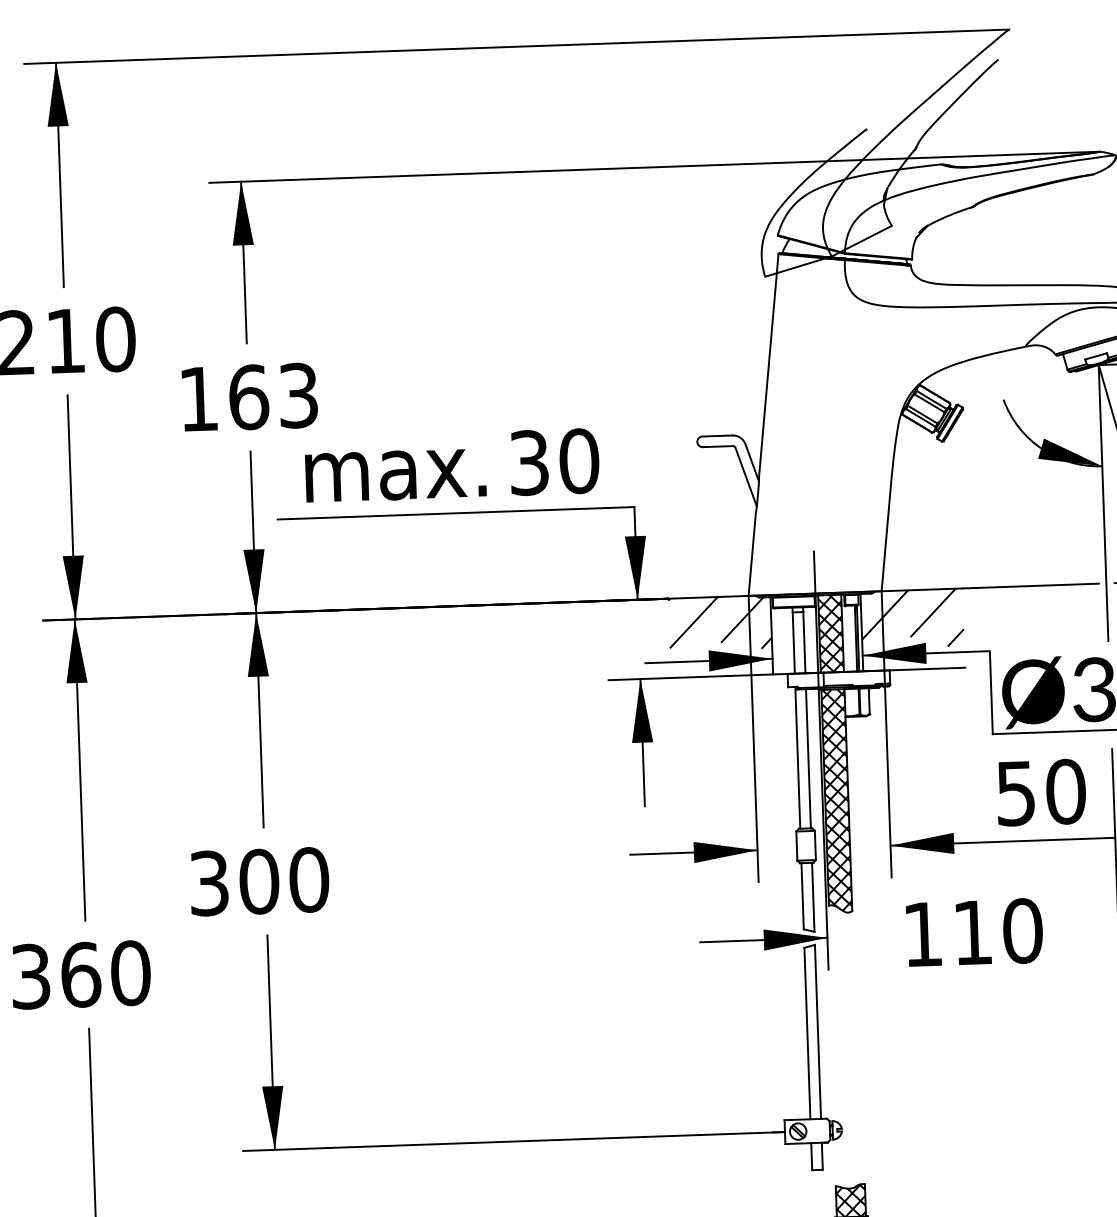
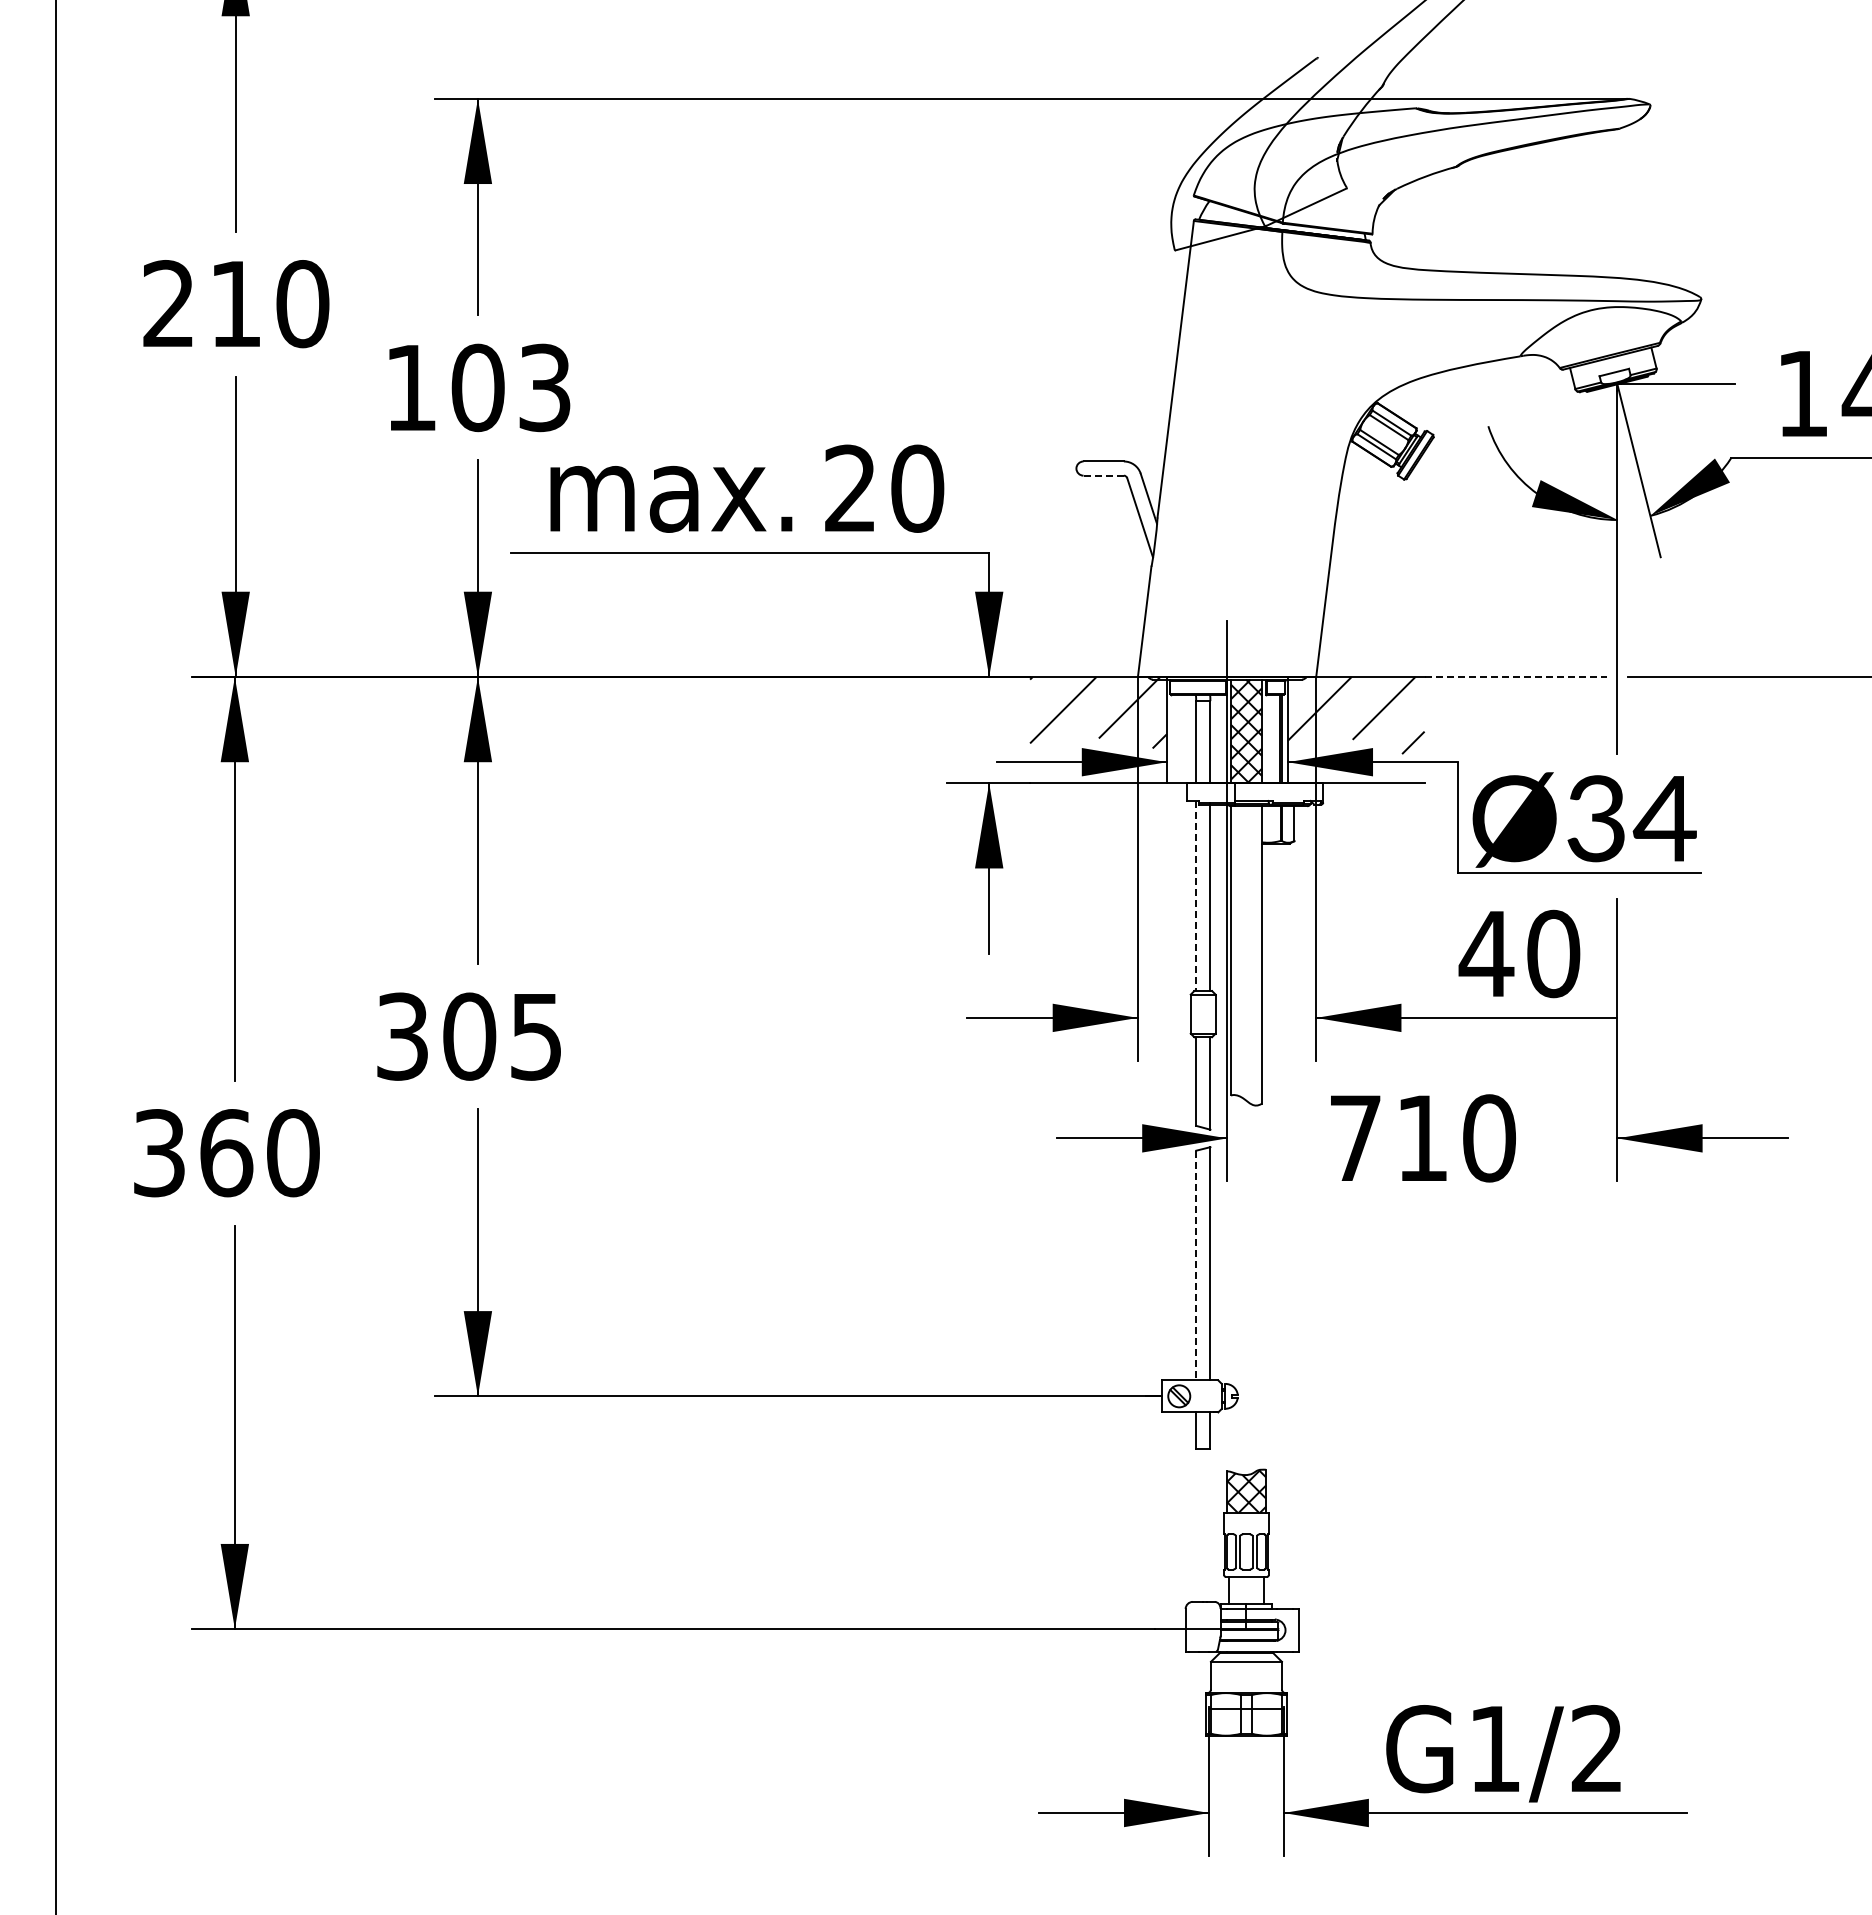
text: (249, 397) -> (478, 387), 163 -> 103
line: (718, 446) -> (1104, 475), solid -> dashed
text: (529, 462) -> (850, 488), 30 -> 20
line: (1031, 585) -> (1516, 676), solid -> dashed
line: (798, 758) -> (1196, 896), solid -> dashed
text: (1015, 793) -> (1486, 954), 50 -> 40
hatch: (836, 800) -> (1245, 954), removed
text: (309, 879) -> (536, 1036), 300 -> 305
text: (922, 933) -> (1355, 1137), 110 -> 710
line: (807, 1033) -> (1196, 1265), solid -> dashed

